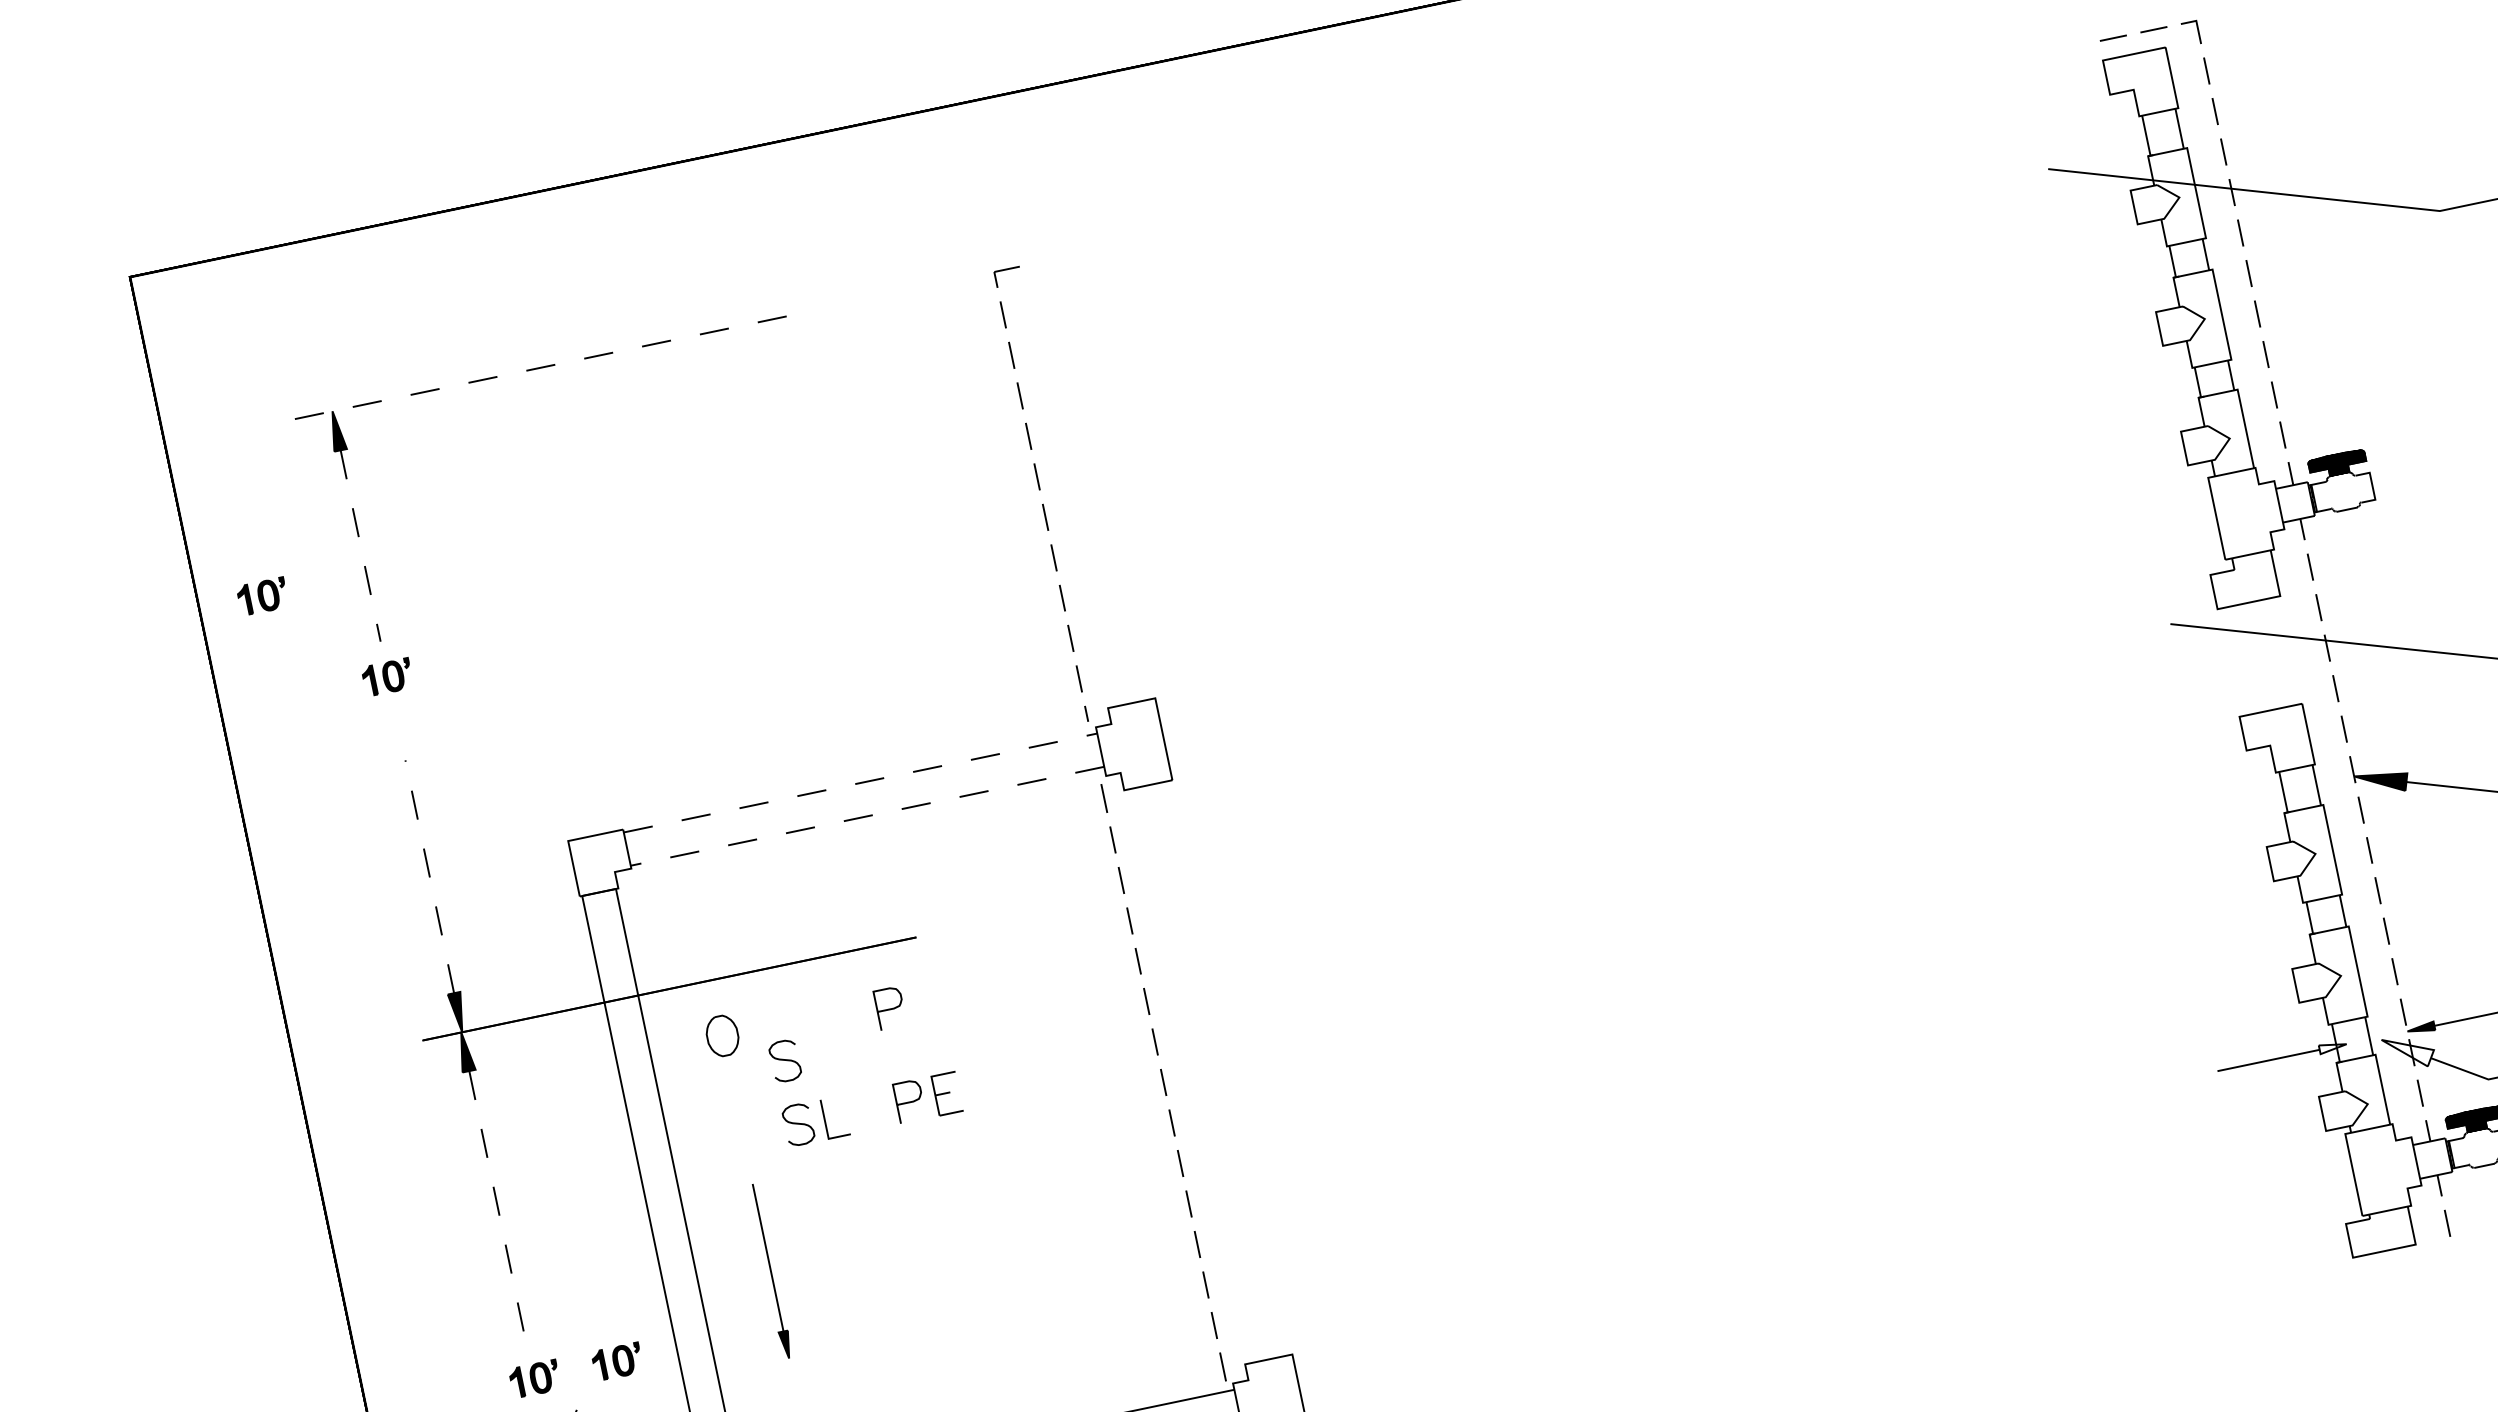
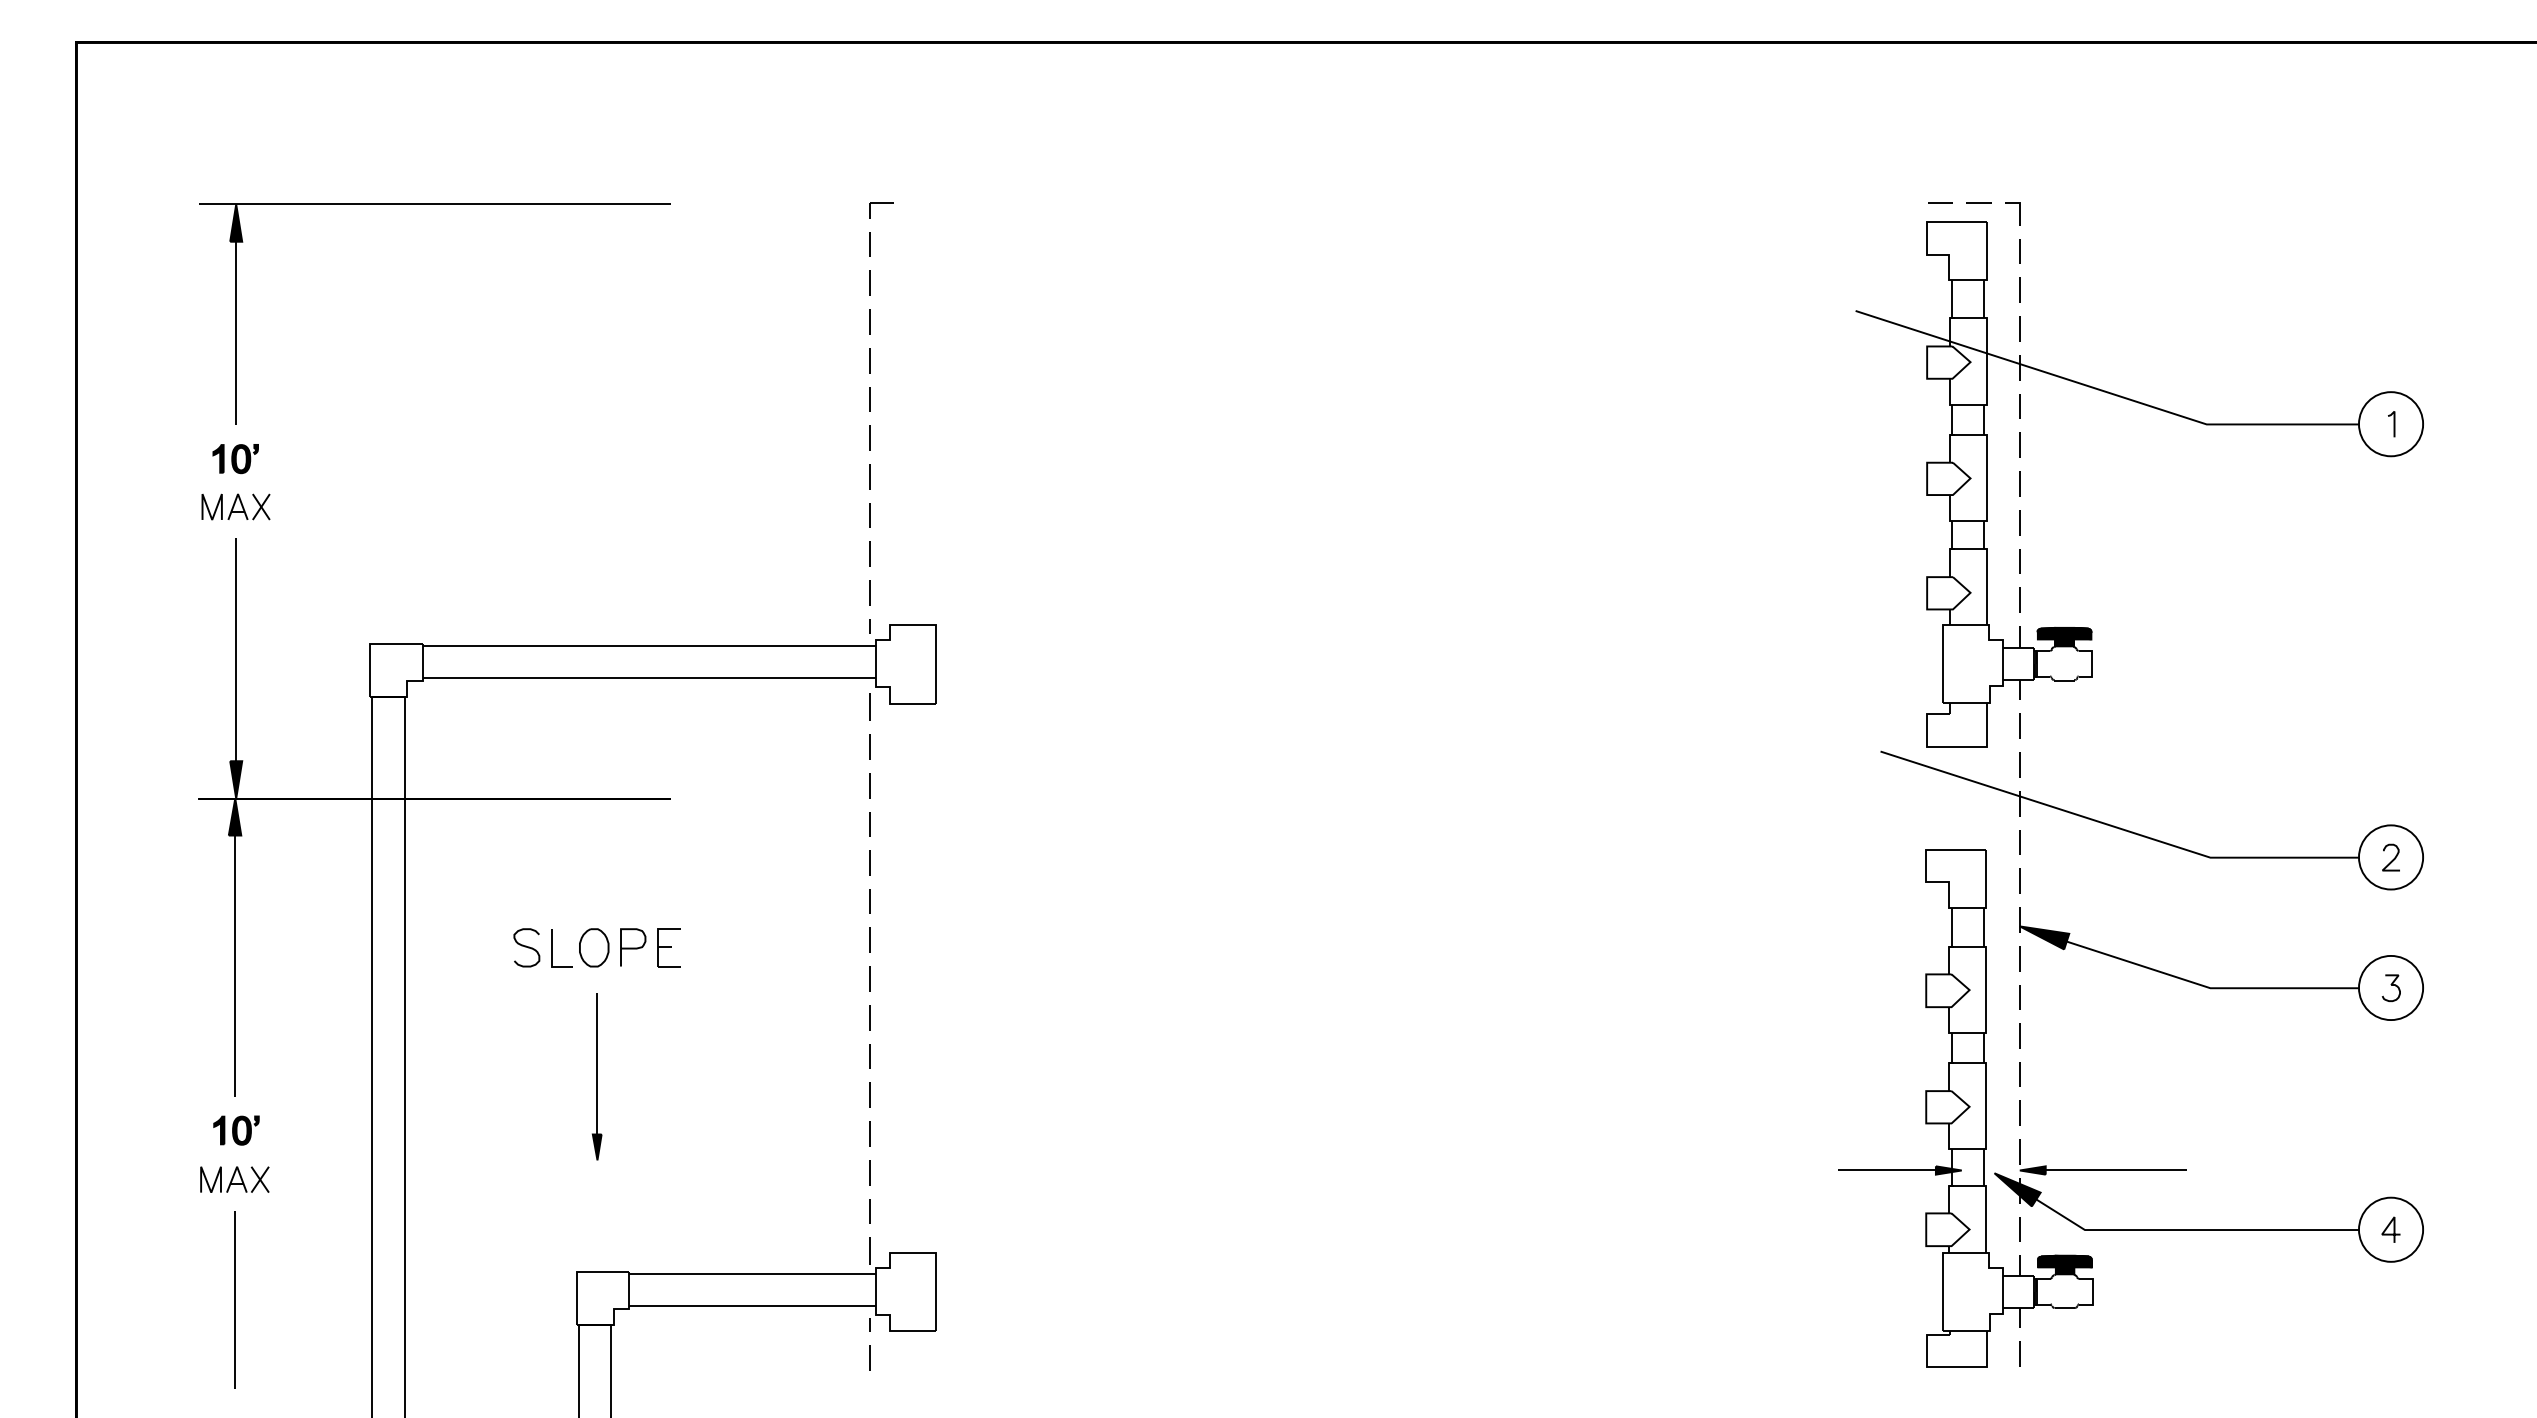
line: (539, 368) -> (434, 204), dashed -> solid
line: (361, 546) -> (236, 333), dashed -> solid
part: (262, 597) -> (136, 361), removed
part: (397, 727) -> (235, 506), added
line: (860, 783) -> (649, 646), dashed -> solid
line: (867, 816) -> (649, 678), dashed -> solid
line: (430, 876) -> (236, 649), dashed -> solid
curve: (890, 1008) -> (633, 858), removed
part: (722, 1035) -> (594, 947), moved
fill: (2332, 1047) -> (1948, 1170), added
fill: (2409, 1051) -> (2017, 1189), added
curve: (784, 1060) -> (526, 886), removed
line: (498, 1207) -> (235, 966), dashed -> solid
part: (769, 1271) -> (596, 1076), moved
part: (617, 1361) -> (315, 1130), removed

